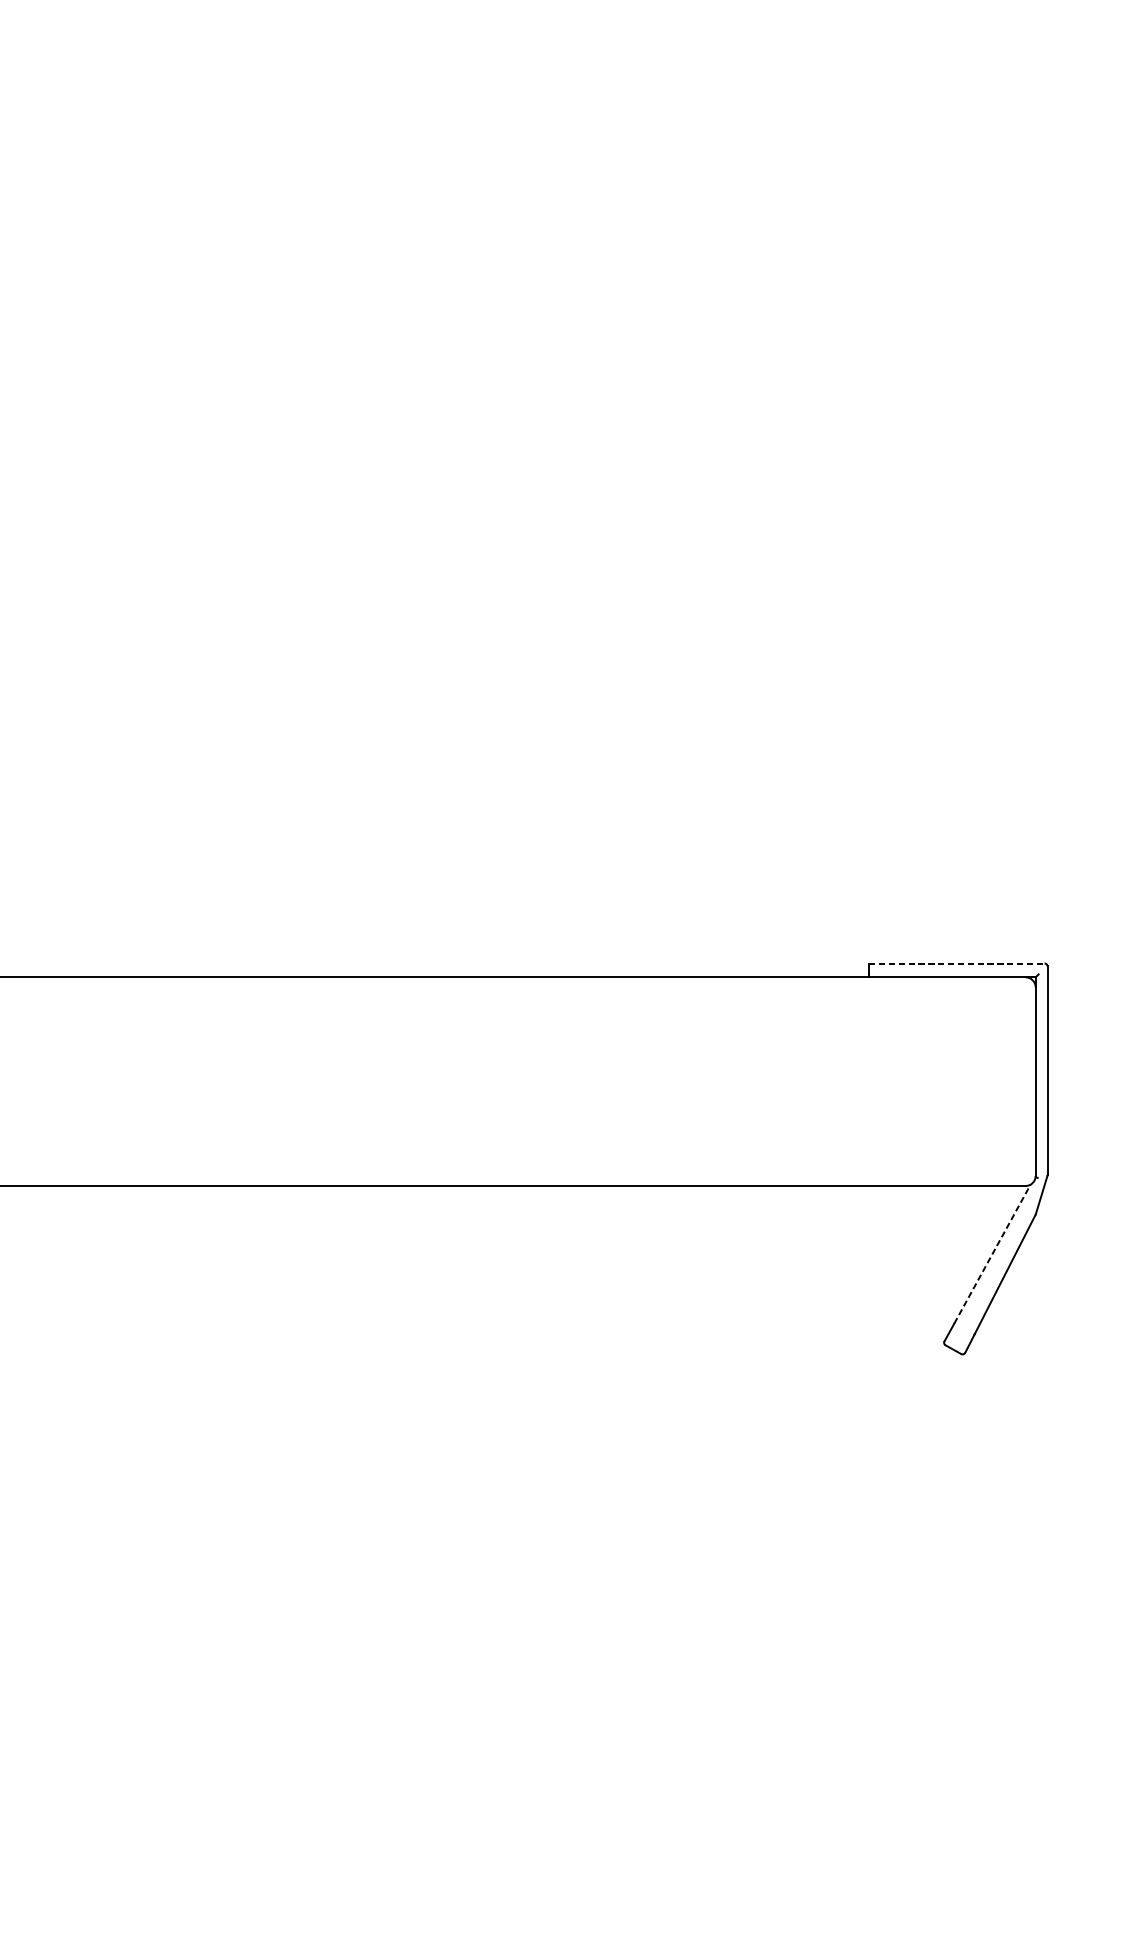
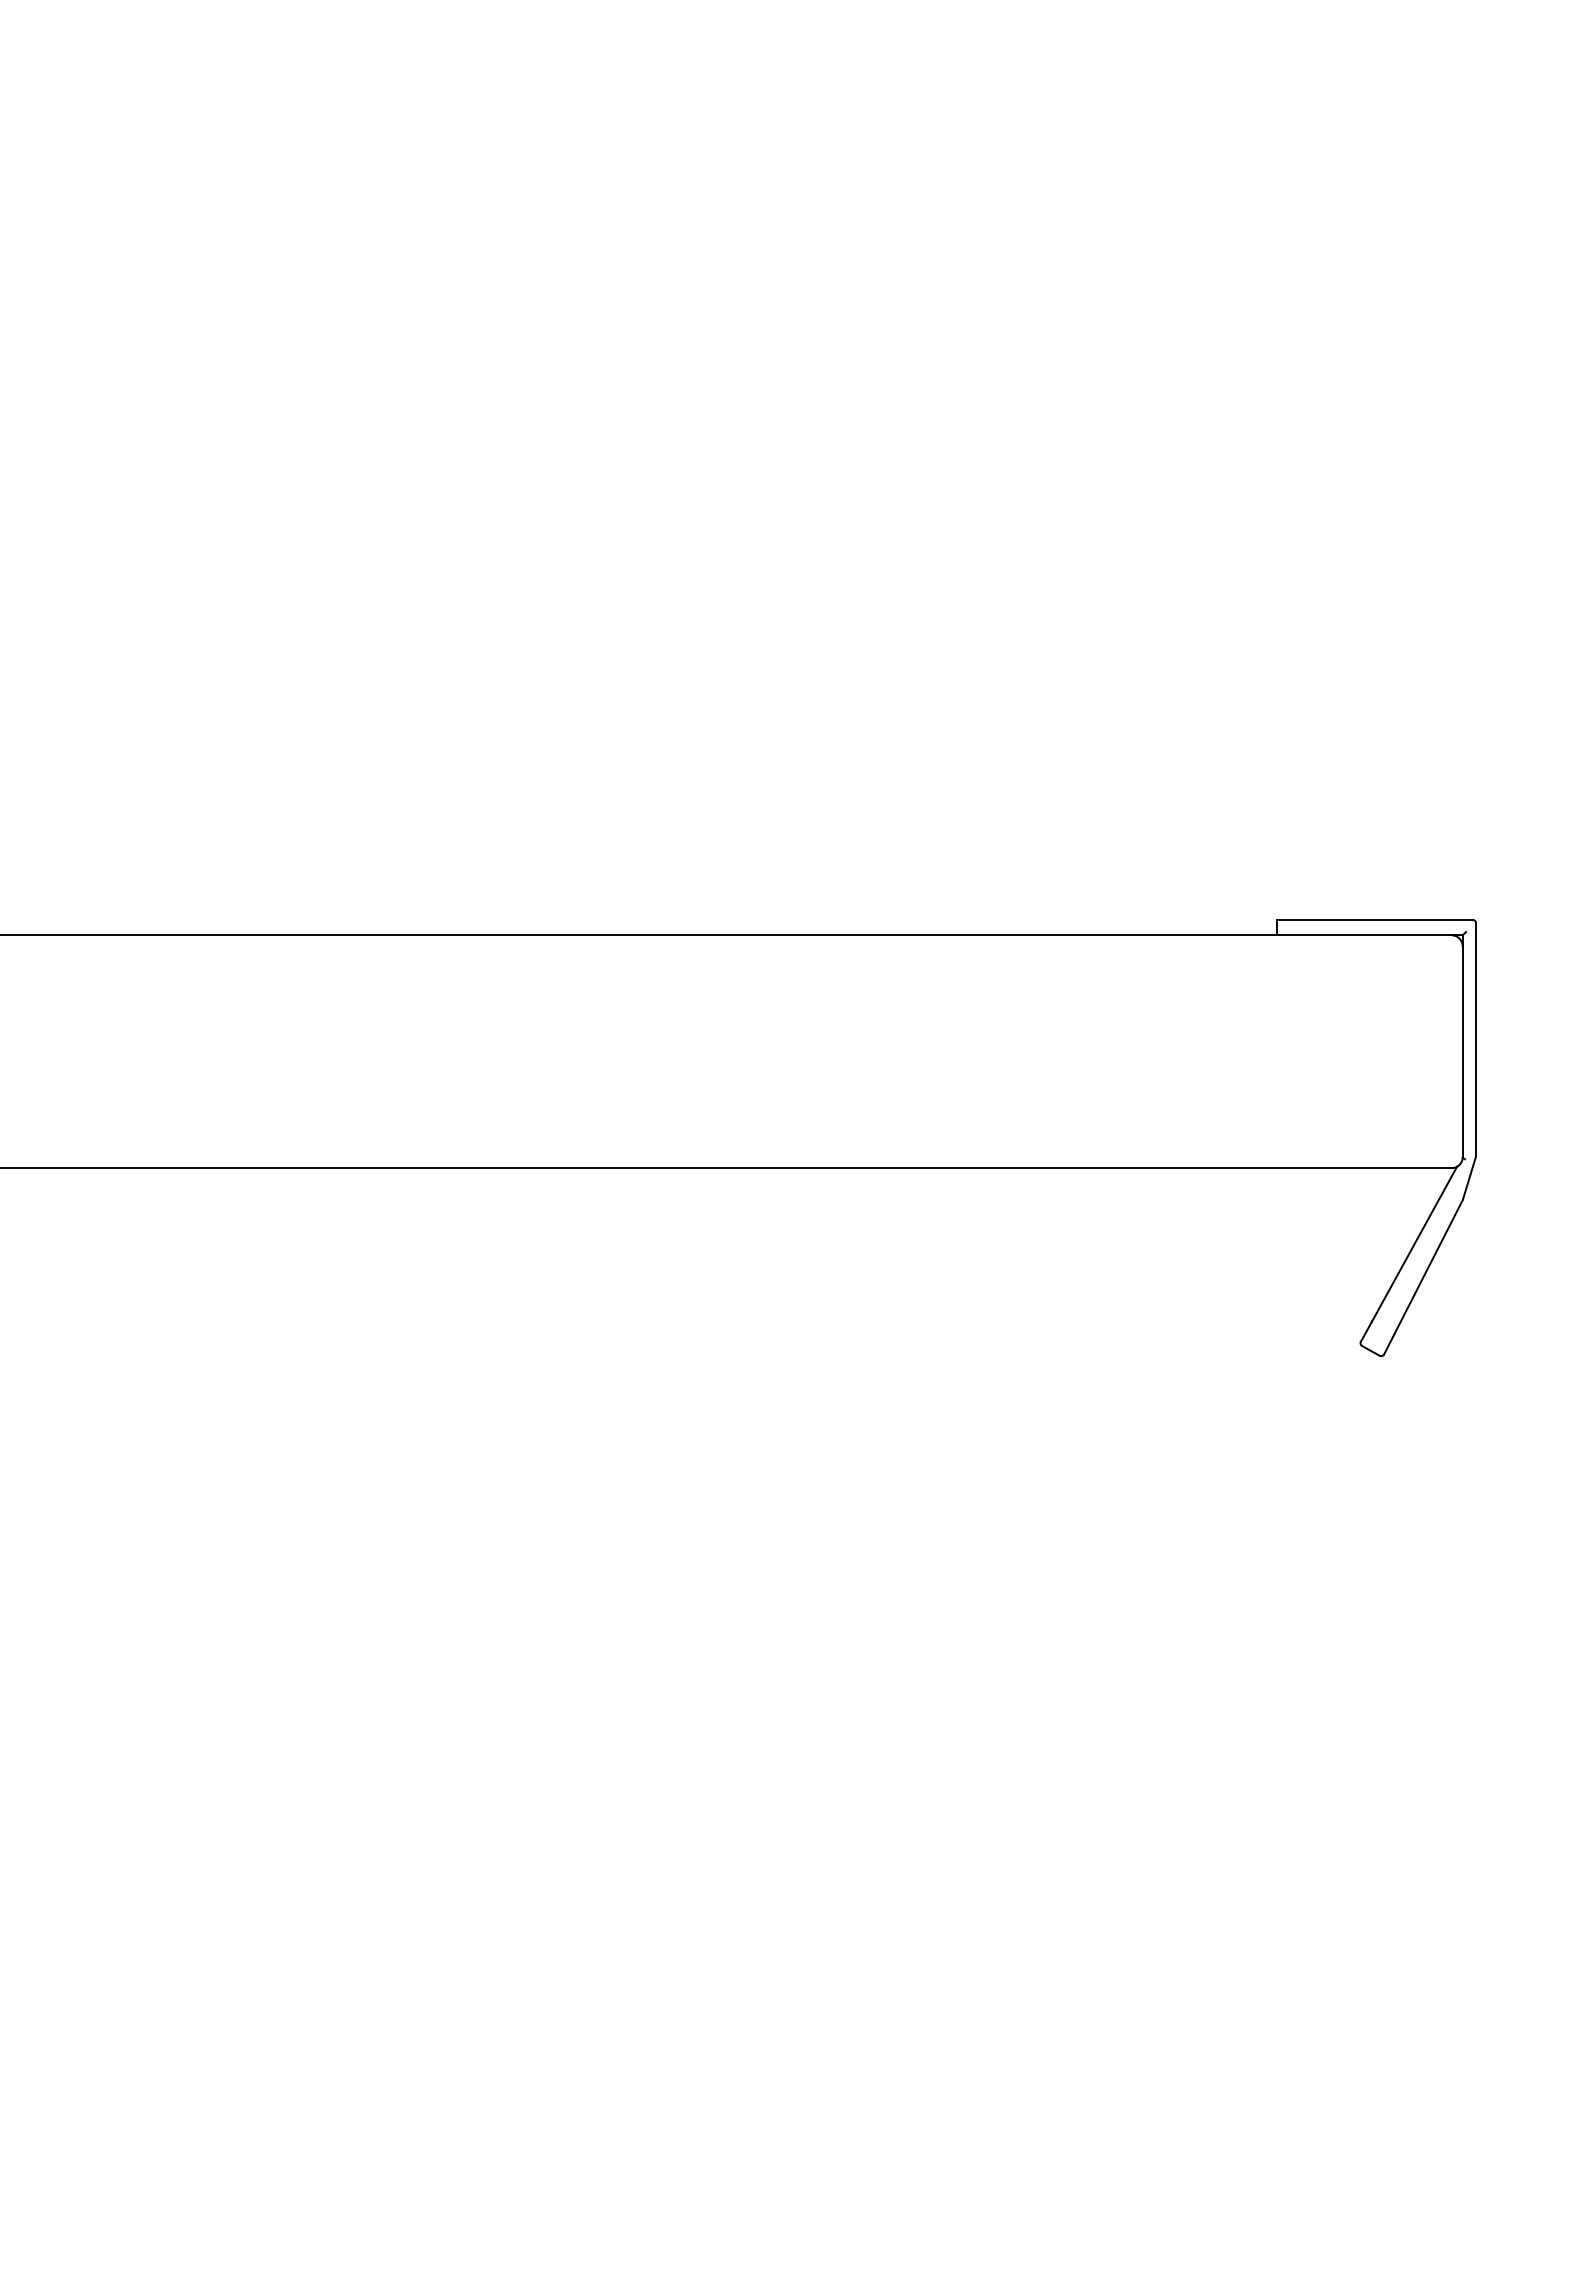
line: (956, 963) -> (1374, 919), dashed -> solid
line: (992, 1253) -> (1414, 1243), dashed -> solid

